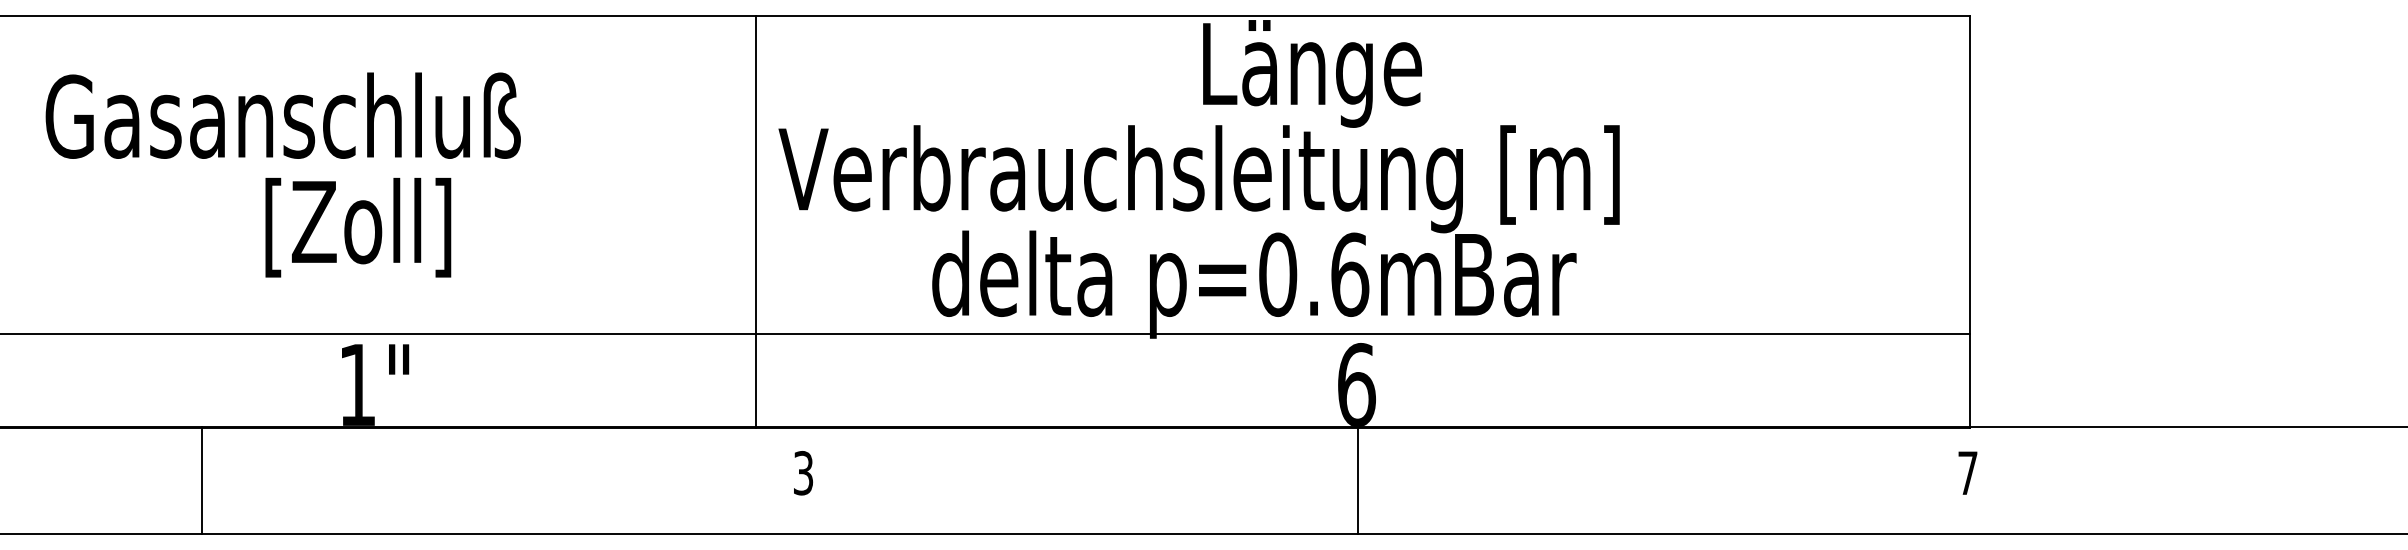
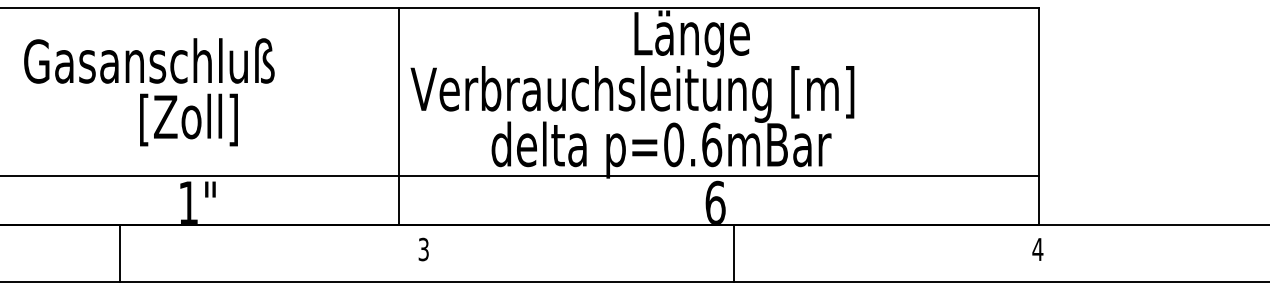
text: (1967, 473) -> (1037, 249), 7 -> 4
line: (201, 480) -> (120, 253), moved
line: (1358, 480) -> (734, 253), moved

